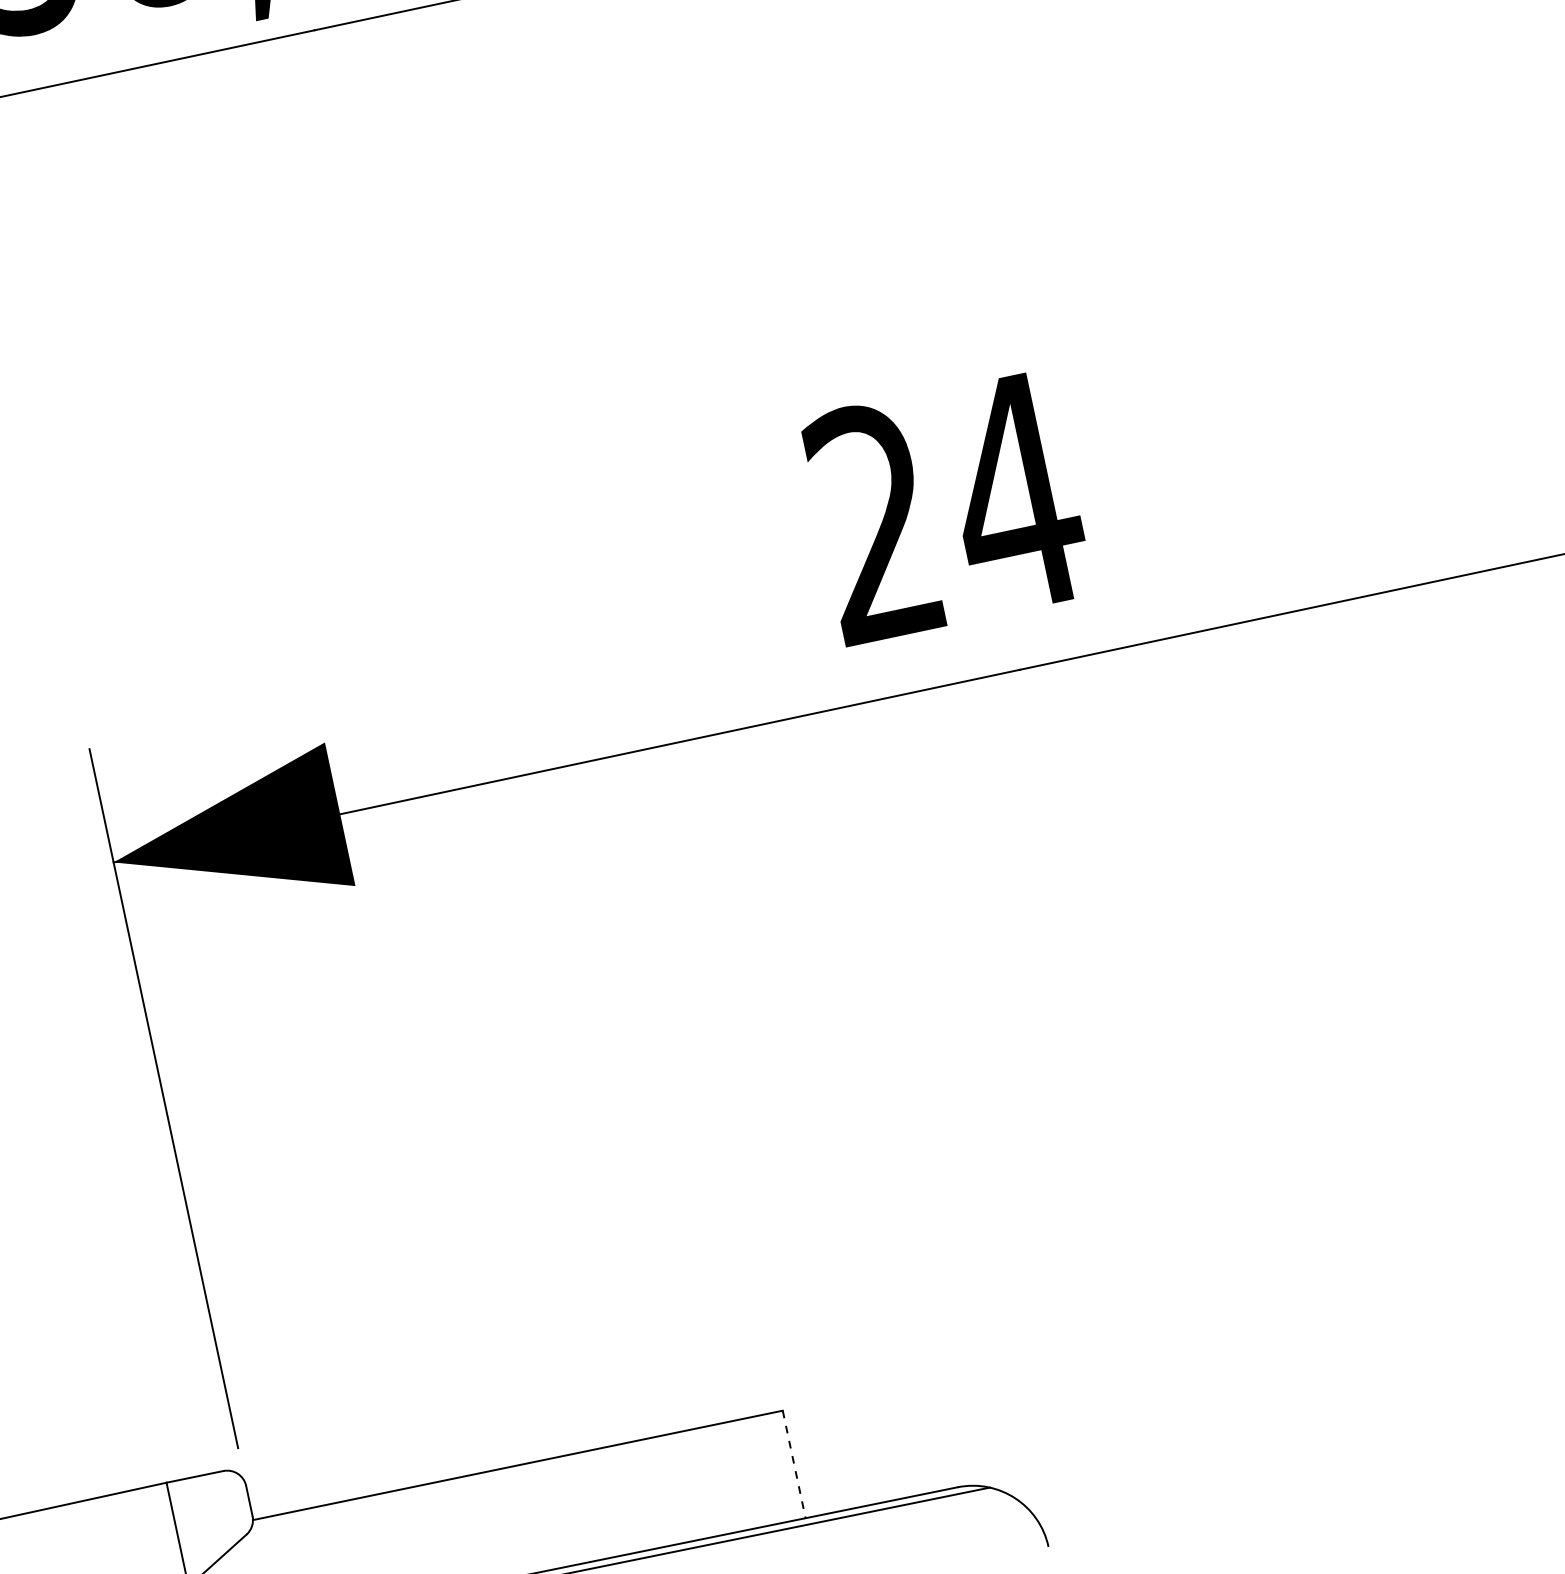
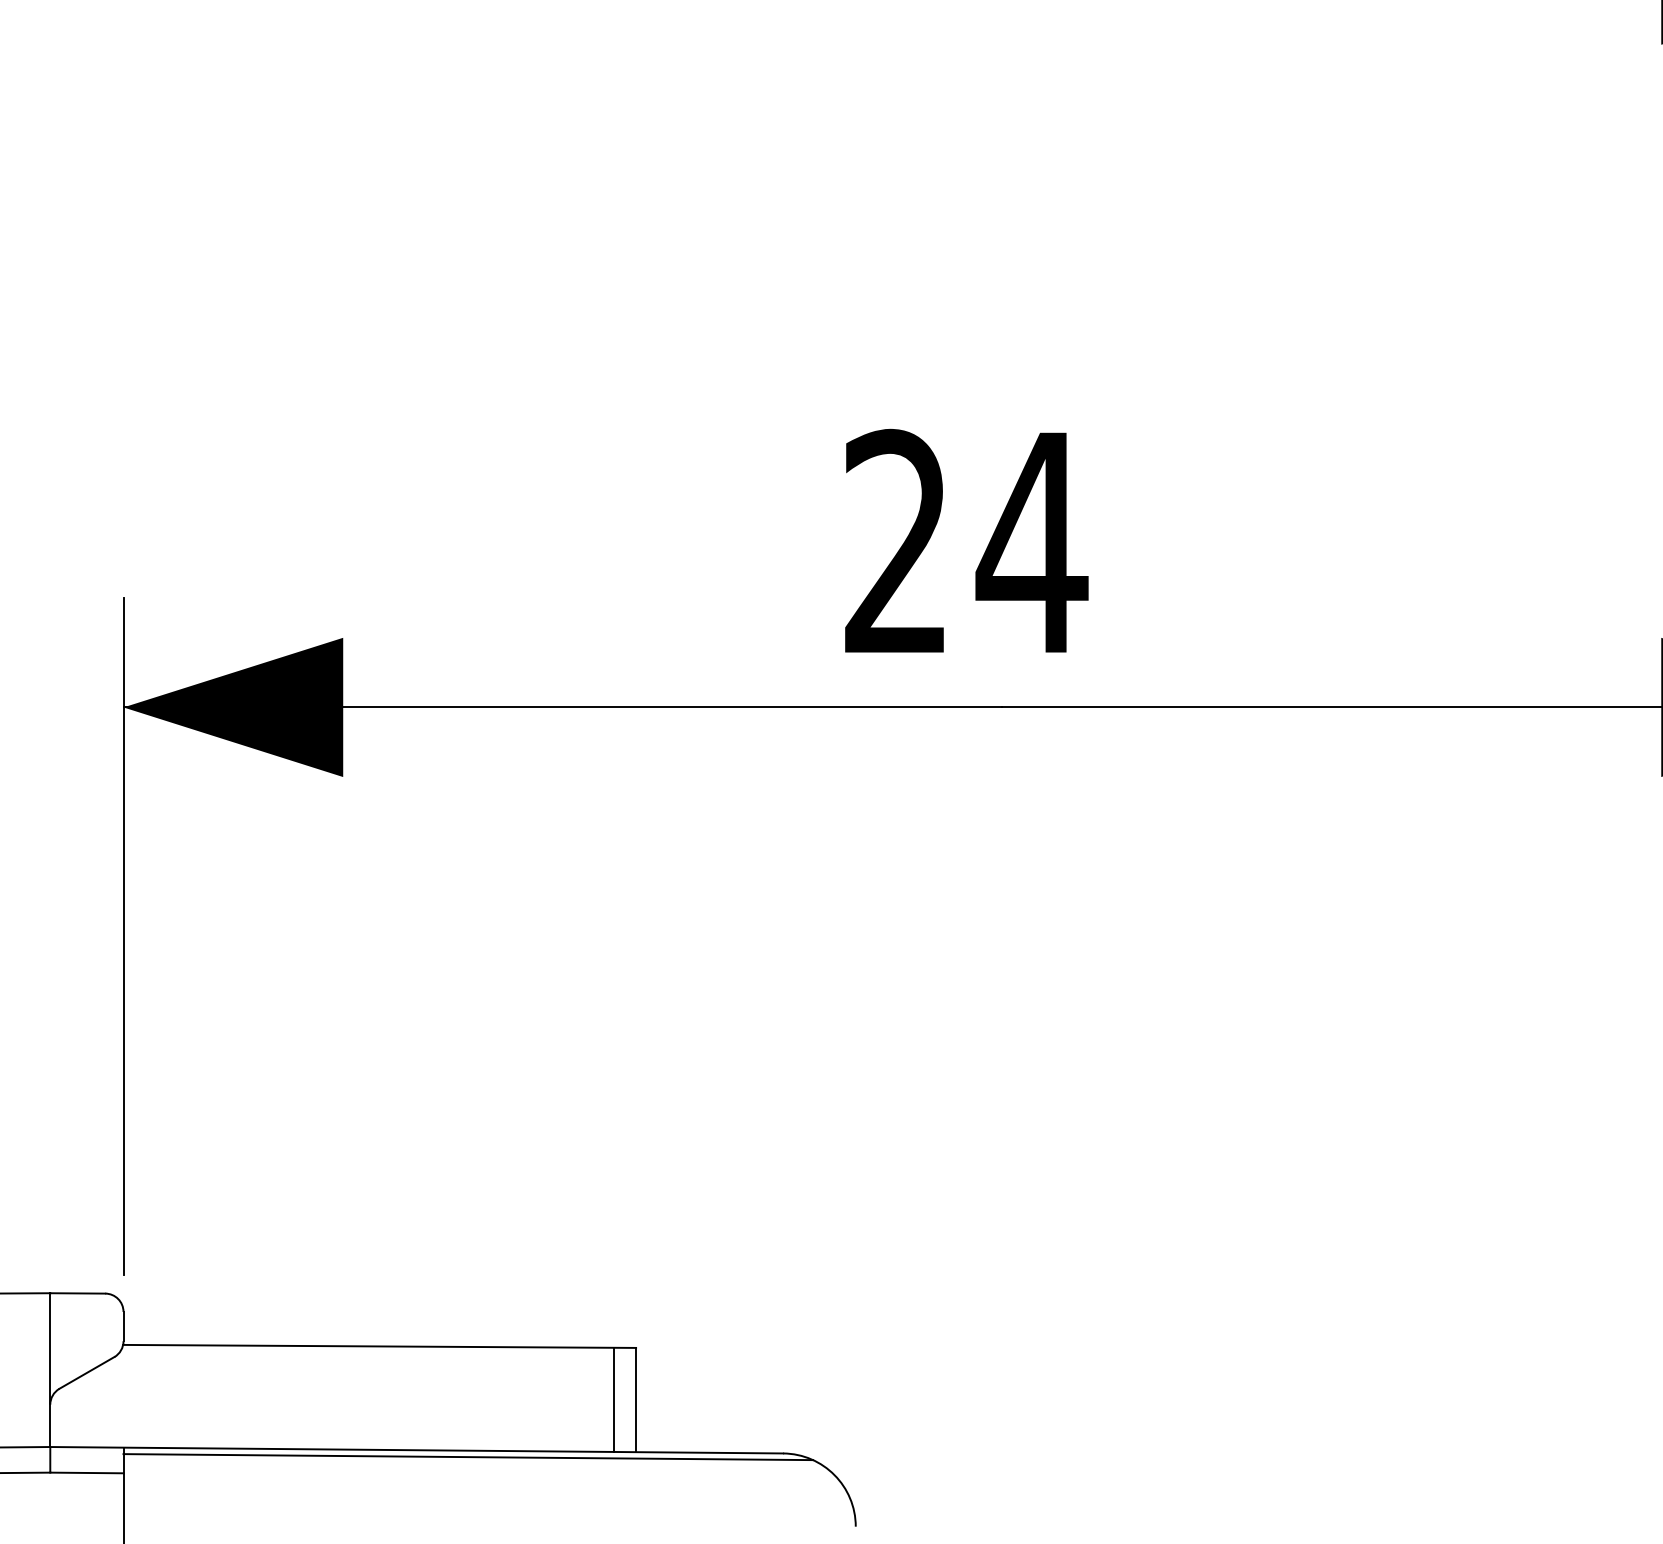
line: (794, 1464) -> (636, 1400), dashed -> solid
line: (771, 1468) -> (614, 1399), added

